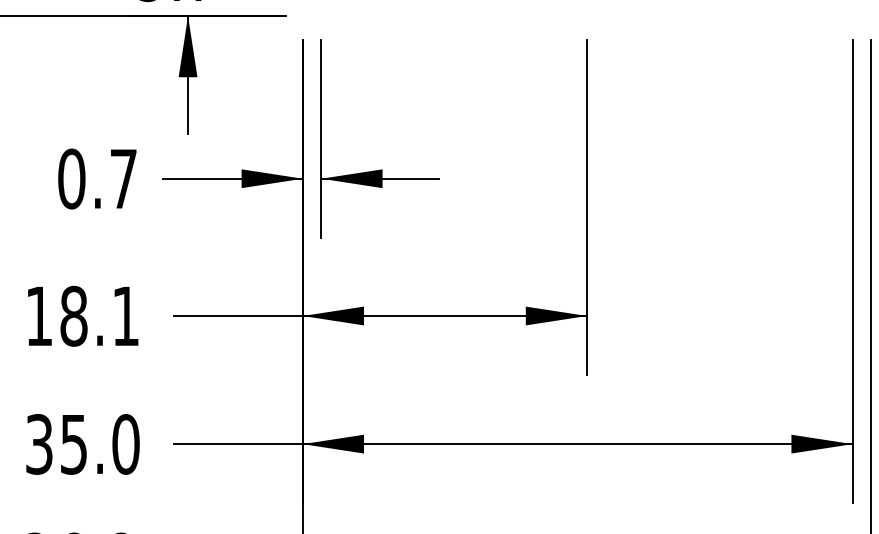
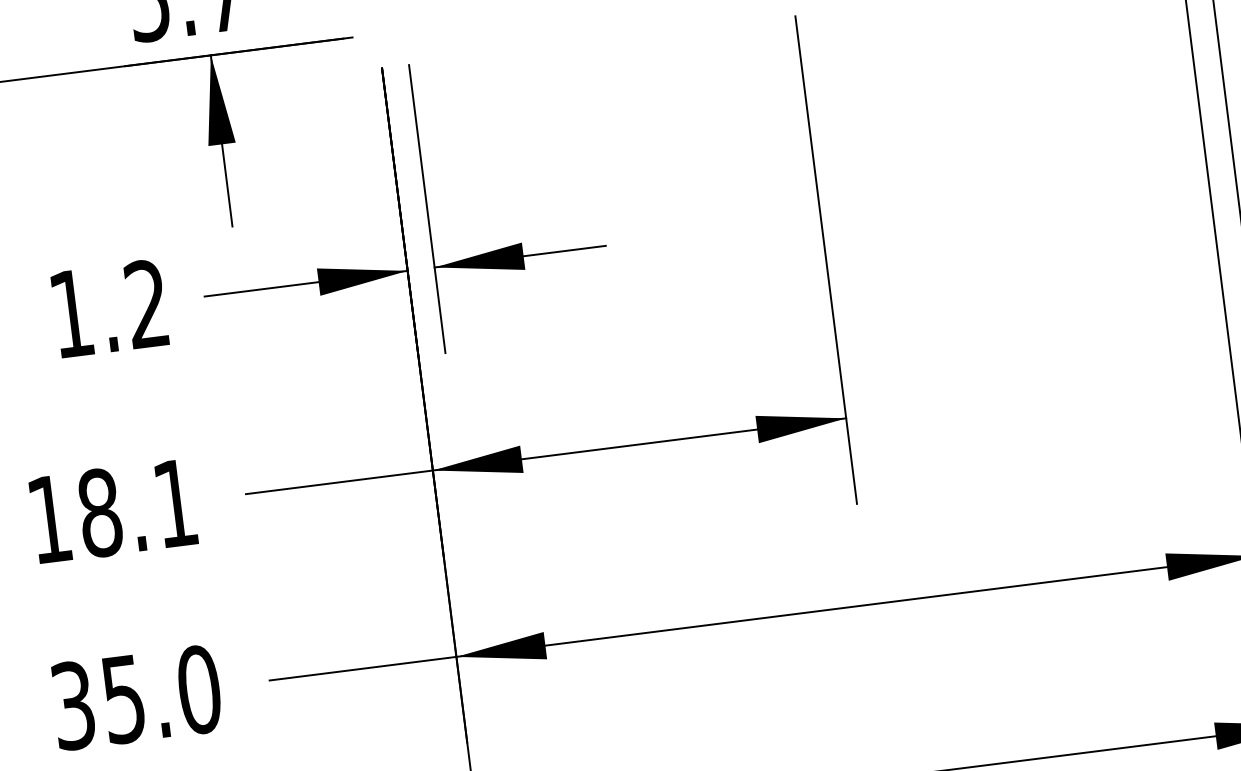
text: (97, 178) -> (108, 308), 0.7 -> 1.2

